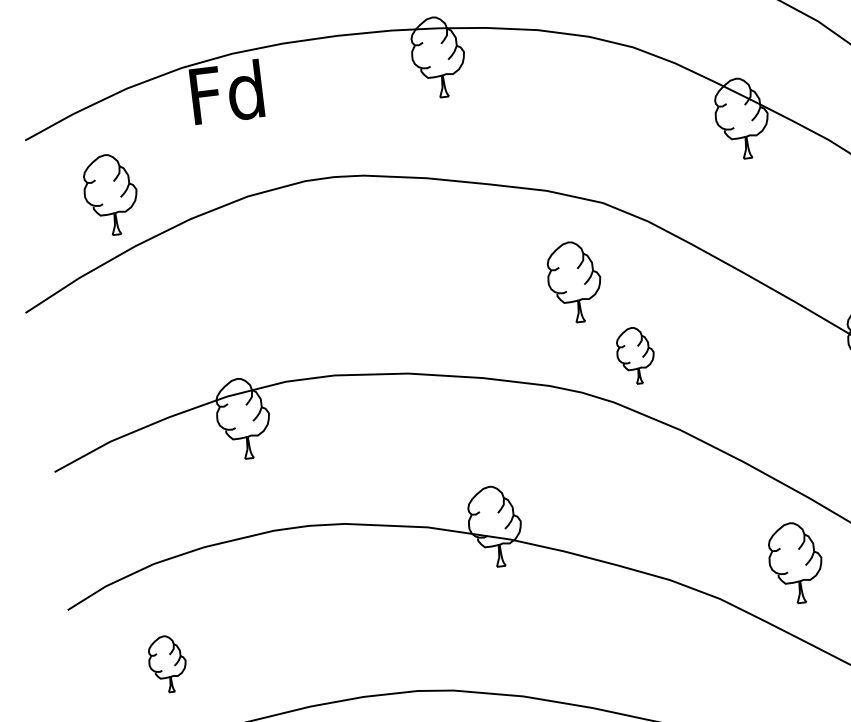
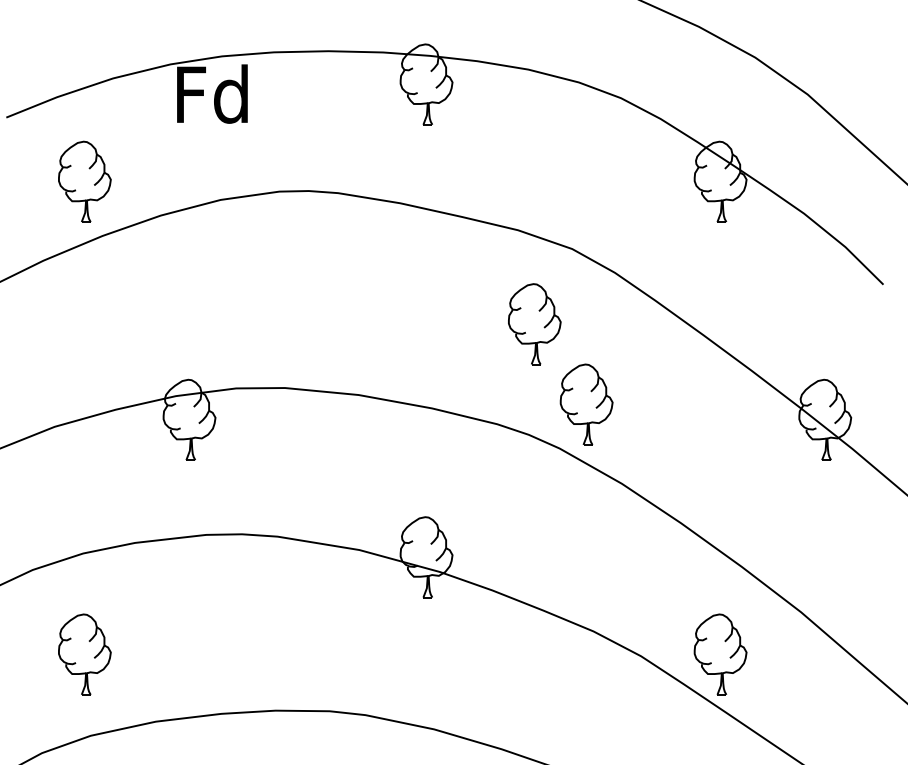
part: (635, 355) -> (586, 404), size x1.43
part: (795, 562) -> (720, 654), moved
part: (167, 664) -> (84, 654), size x1.43

